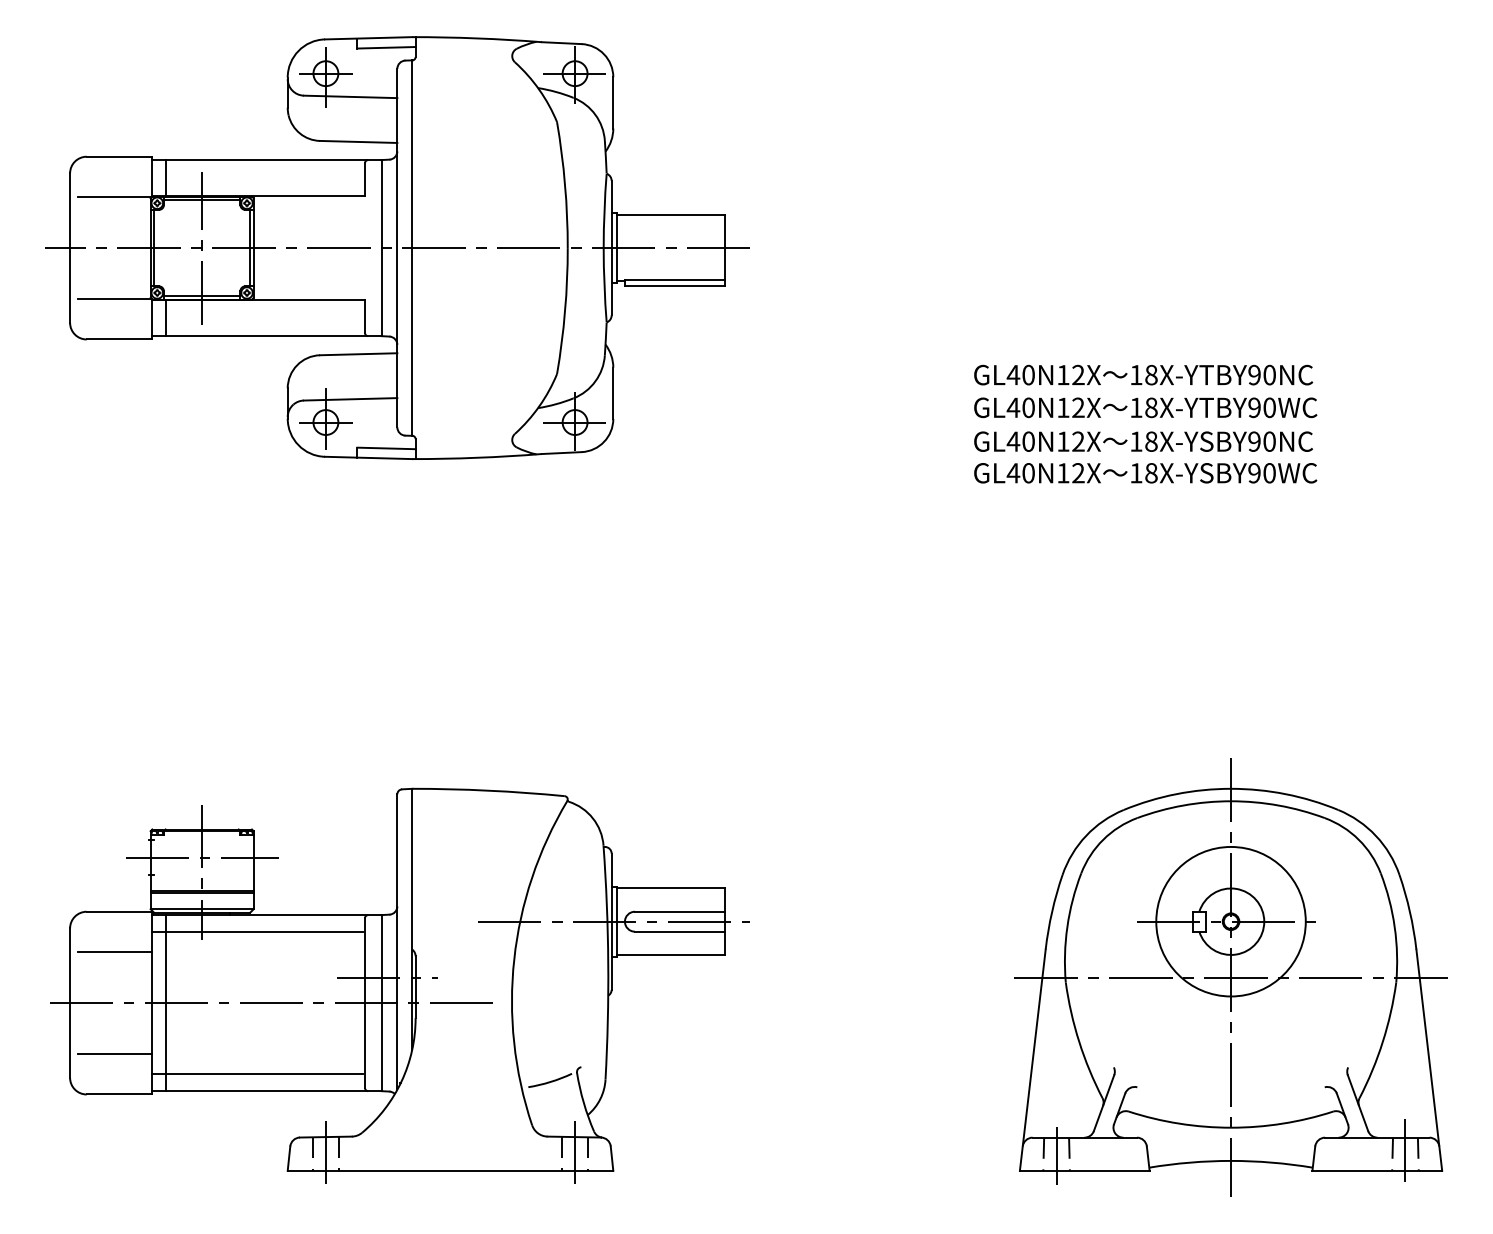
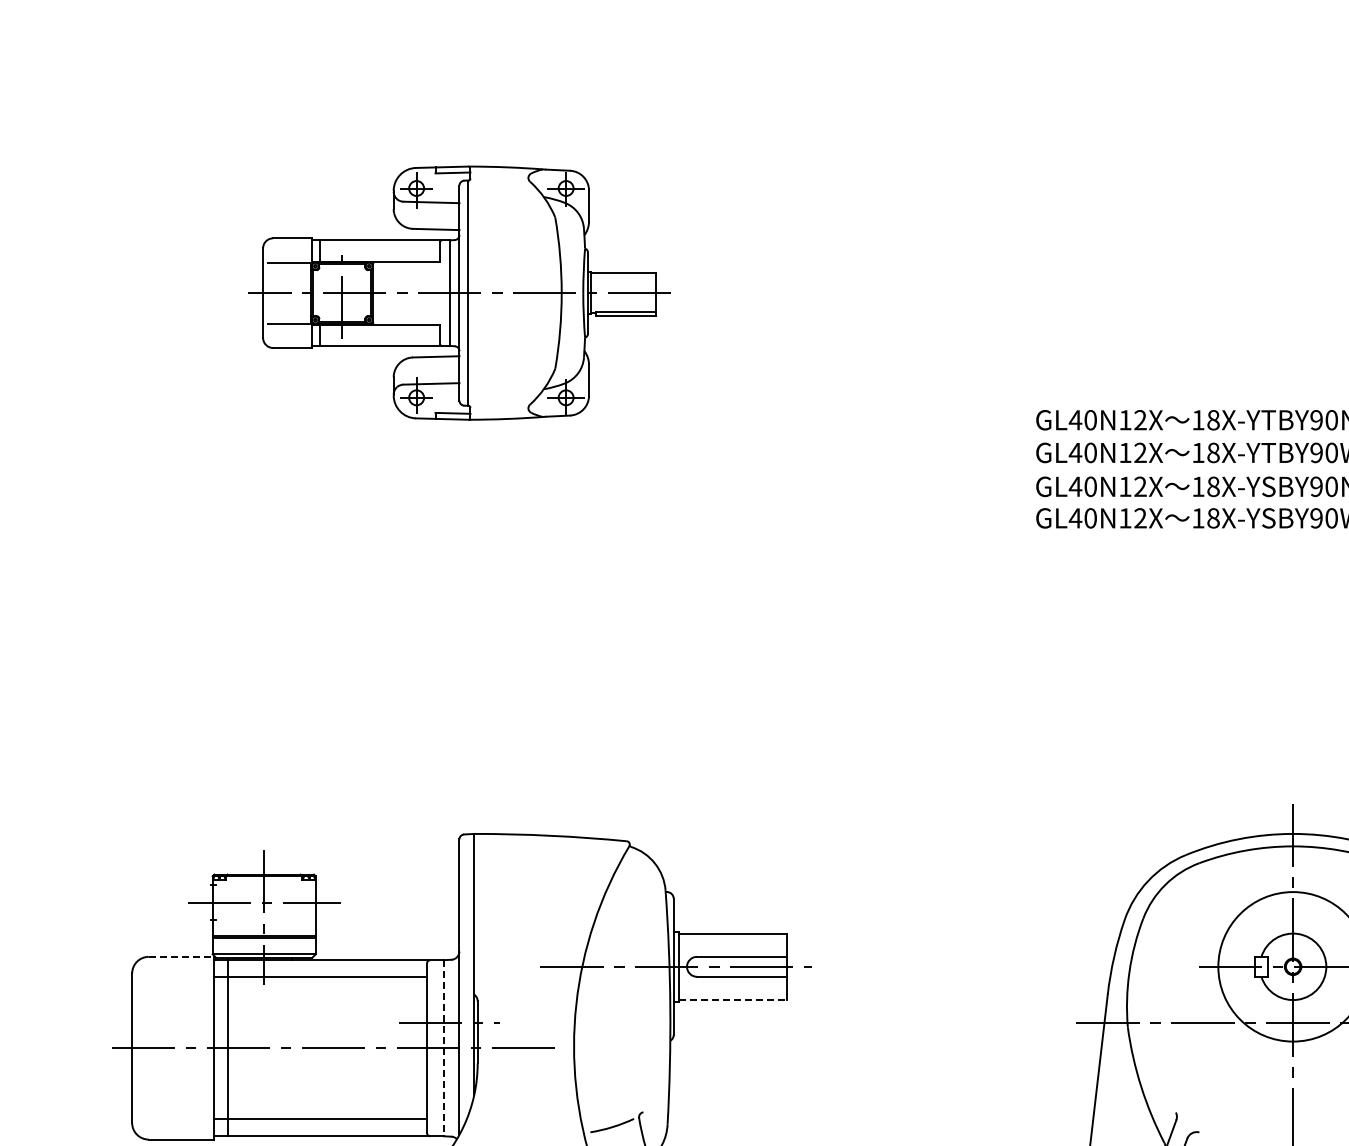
part: (397, 247) -> (459, 292), size x0.6
line: (119, 911) -> (181, 956), solid -> dashed
line: (114, 952) -> (176, 997), removed
line: (670, 954) -> (732, 999), solid -> dashed
line: (381, 1003) -> (443, 1048), solid -> dashed
line: (114, 1053) -> (176, 1098), removed

